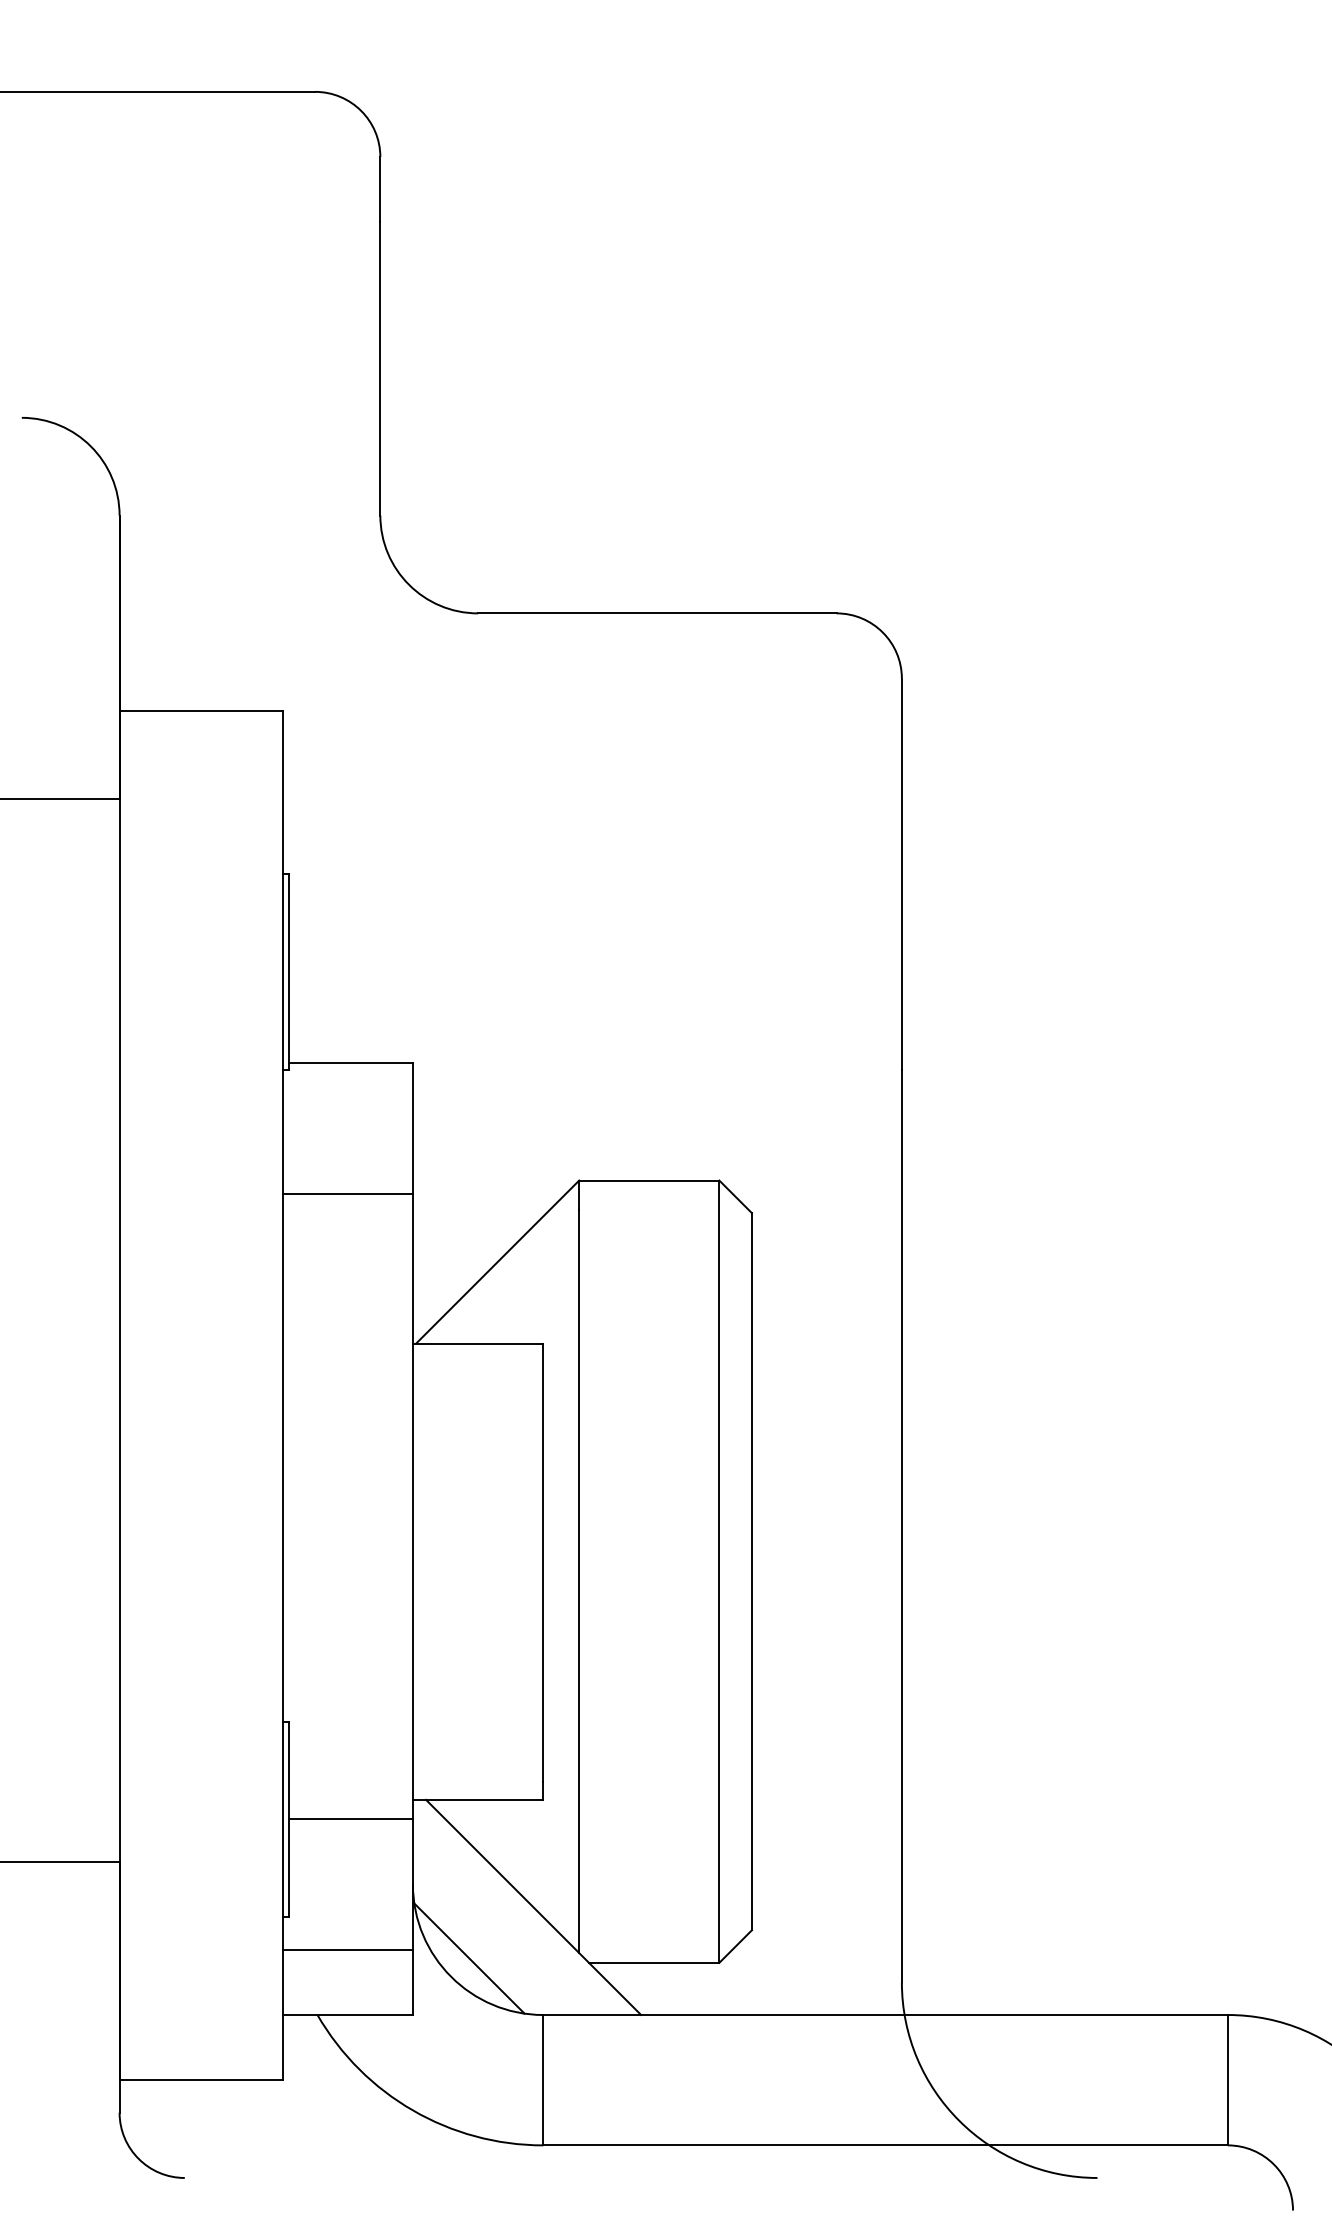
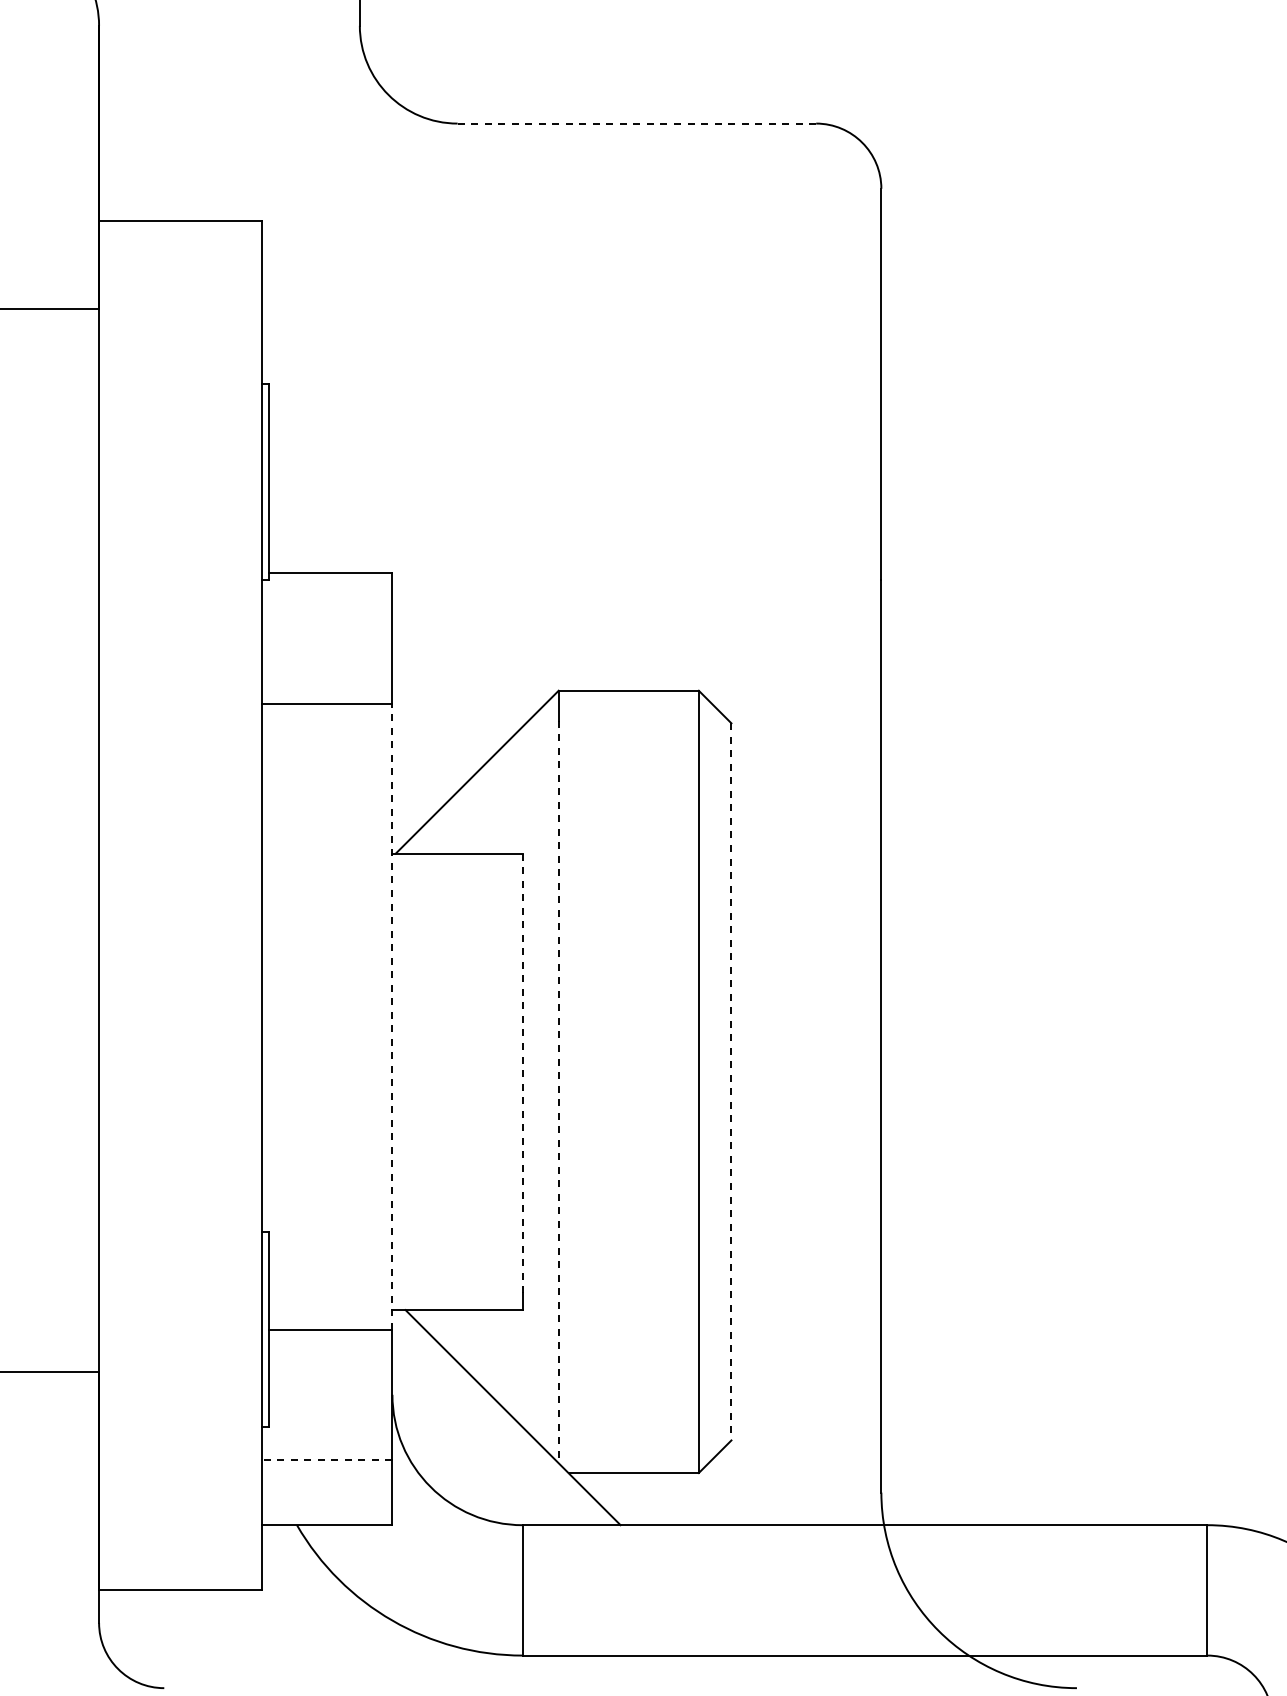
line: (656, 613) -> (635, 123), solid -> dashed
line: (412, 1506) -> (391, 1016), solid -> dashed
line: (543, 1563) -> (522, 1073), solid -> dashed
line: (751, 1571) -> (730, 1081), solid -> dashed
line: (579, 1582) -> (558, 1092), solid -> dashed
line: (347, 1949) -> (326, 1459), solid -> dashed
line: (469, 1958) -> (448, 1468), removed

